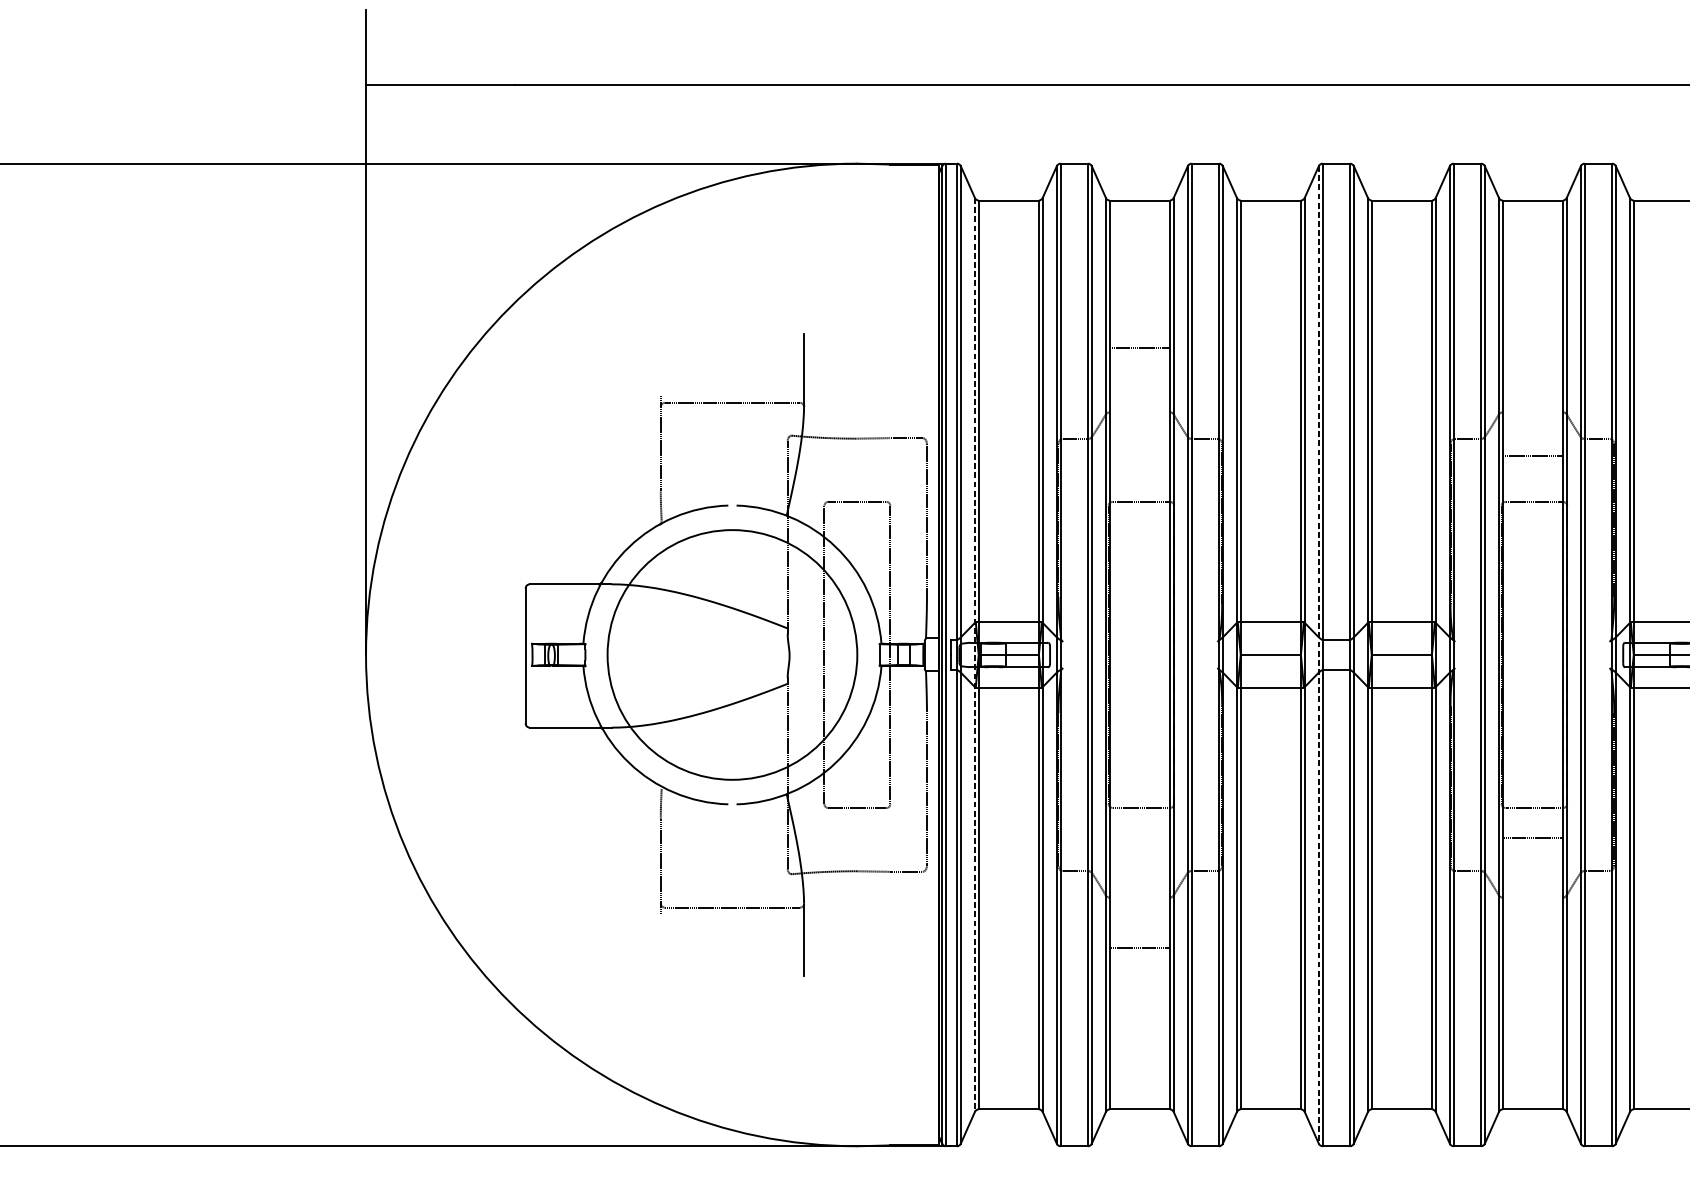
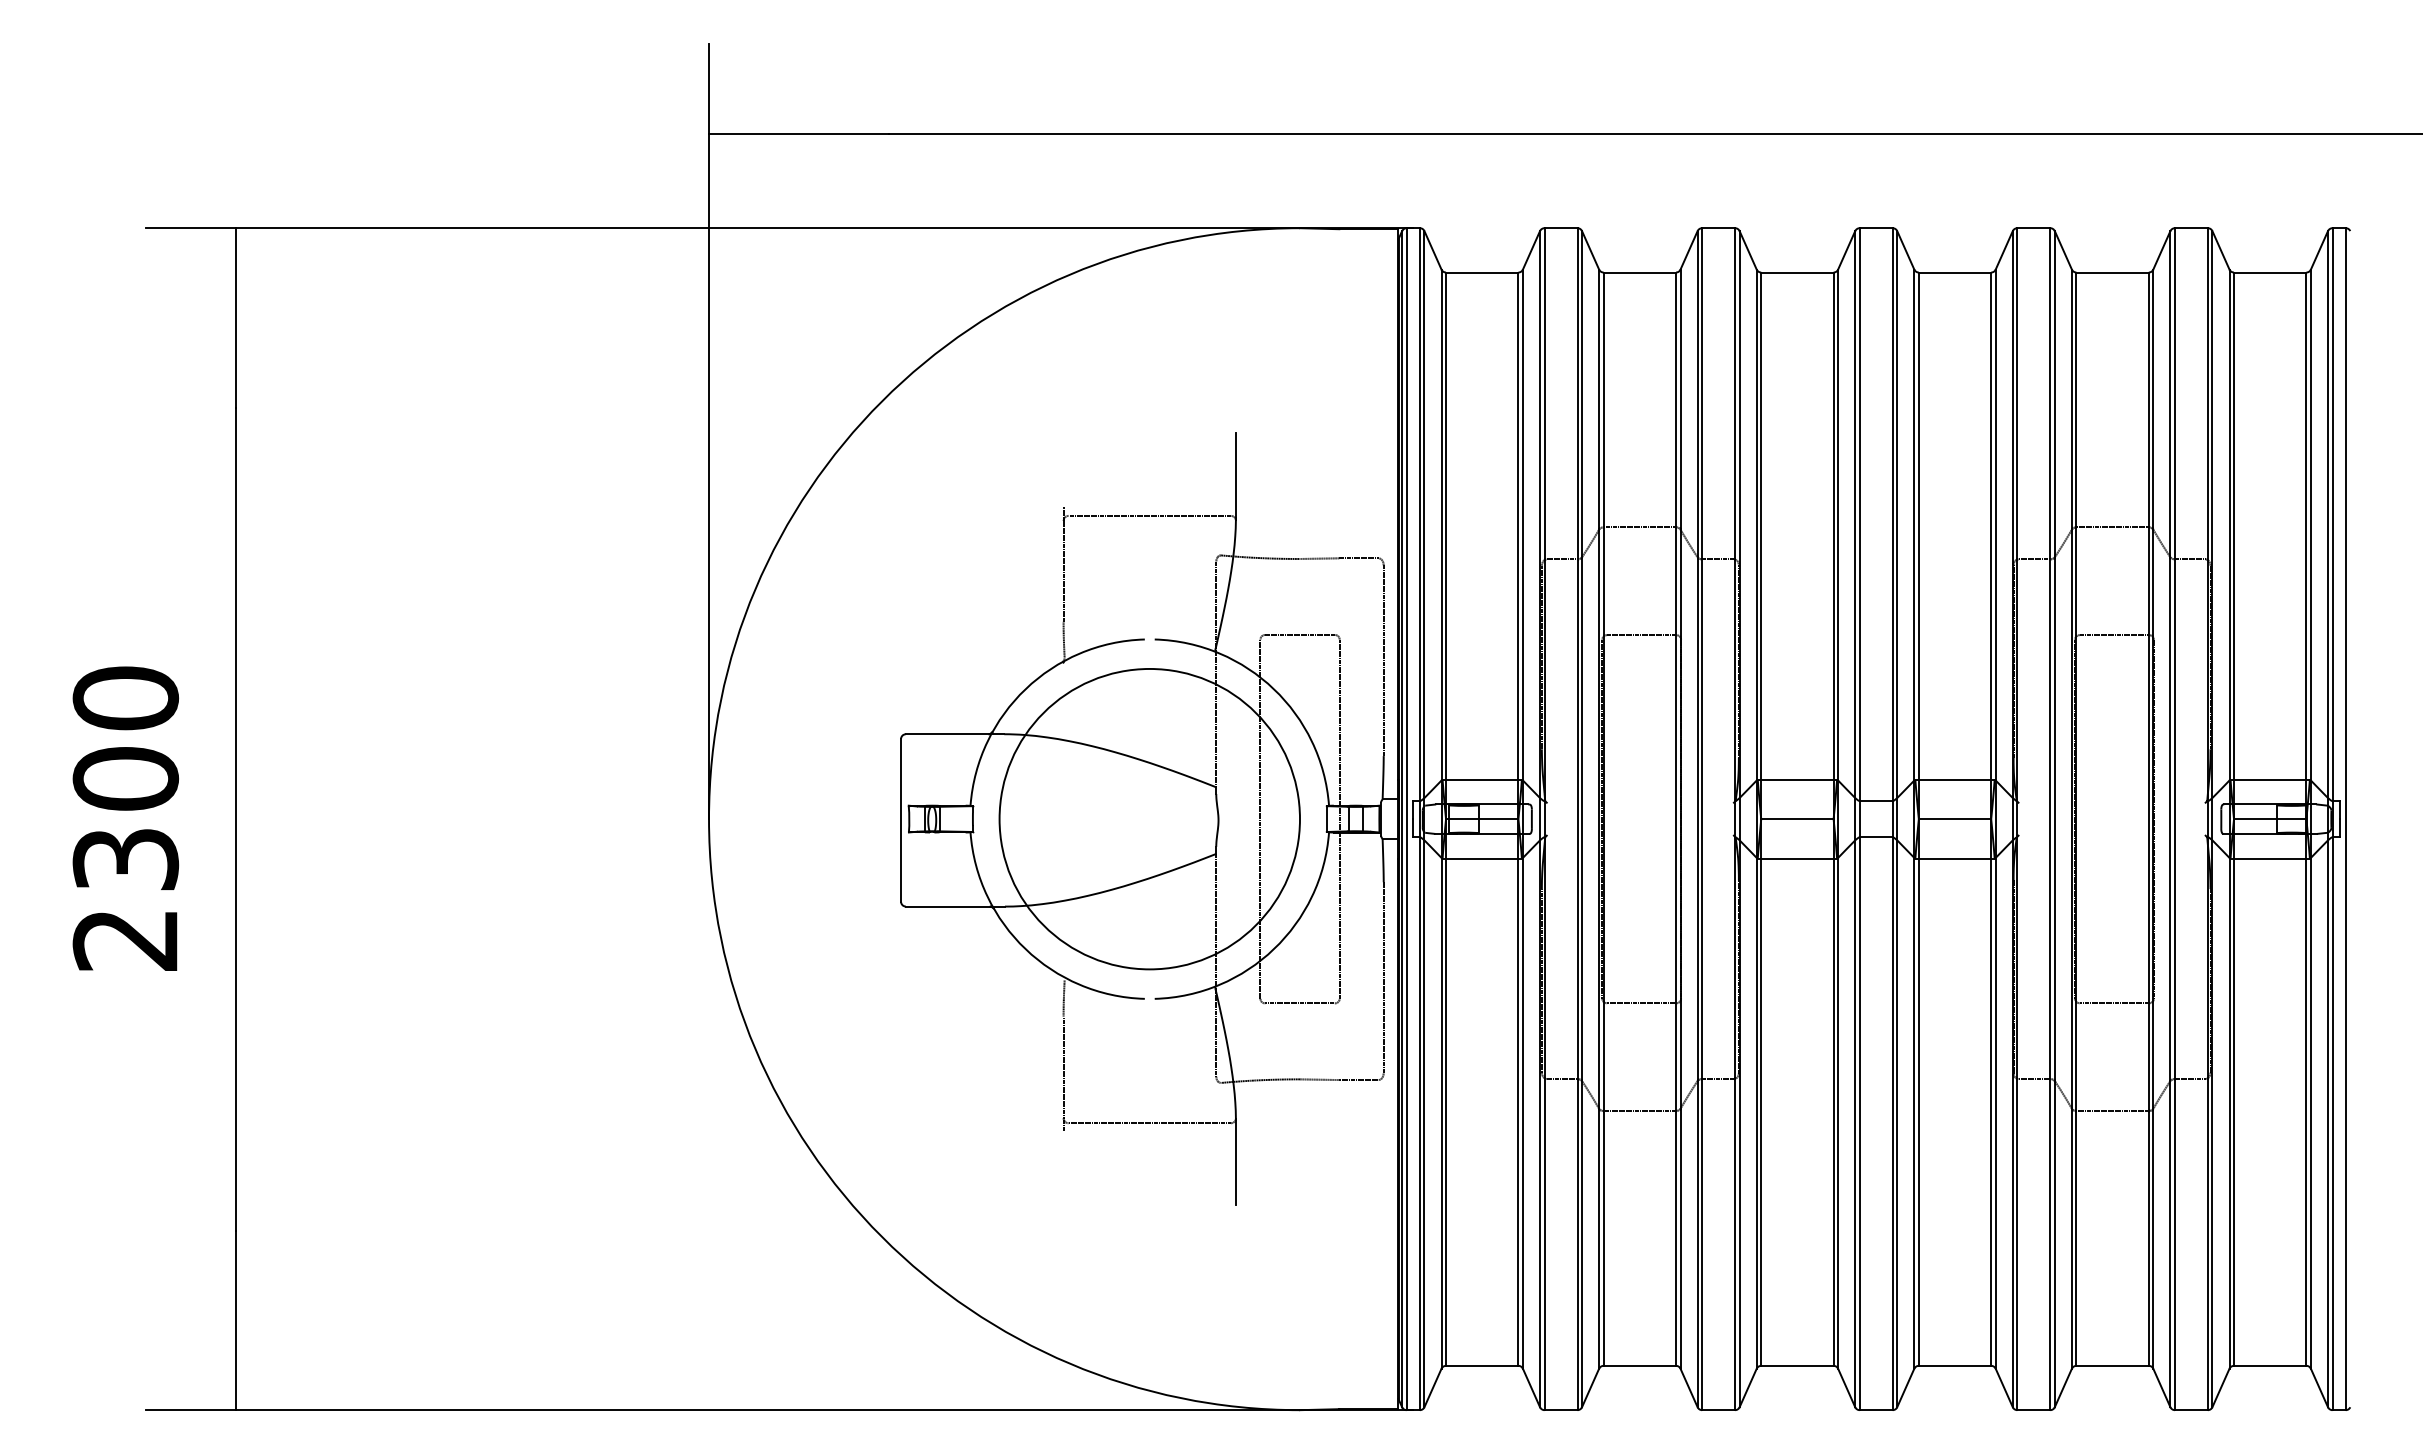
line: (1139, 347) -> (1639, 527), moved
line: (1532, 455) -> (2112, 527), moved
line: (974, 655) -> (1441, 819), dashed -> solid
line: (1319, 655) -> (1855, 819), dashed -> solid
line: (1532, 838) -> (2112, 1111), moved
line: (1139, 948) -> (1639, 1111), moved

